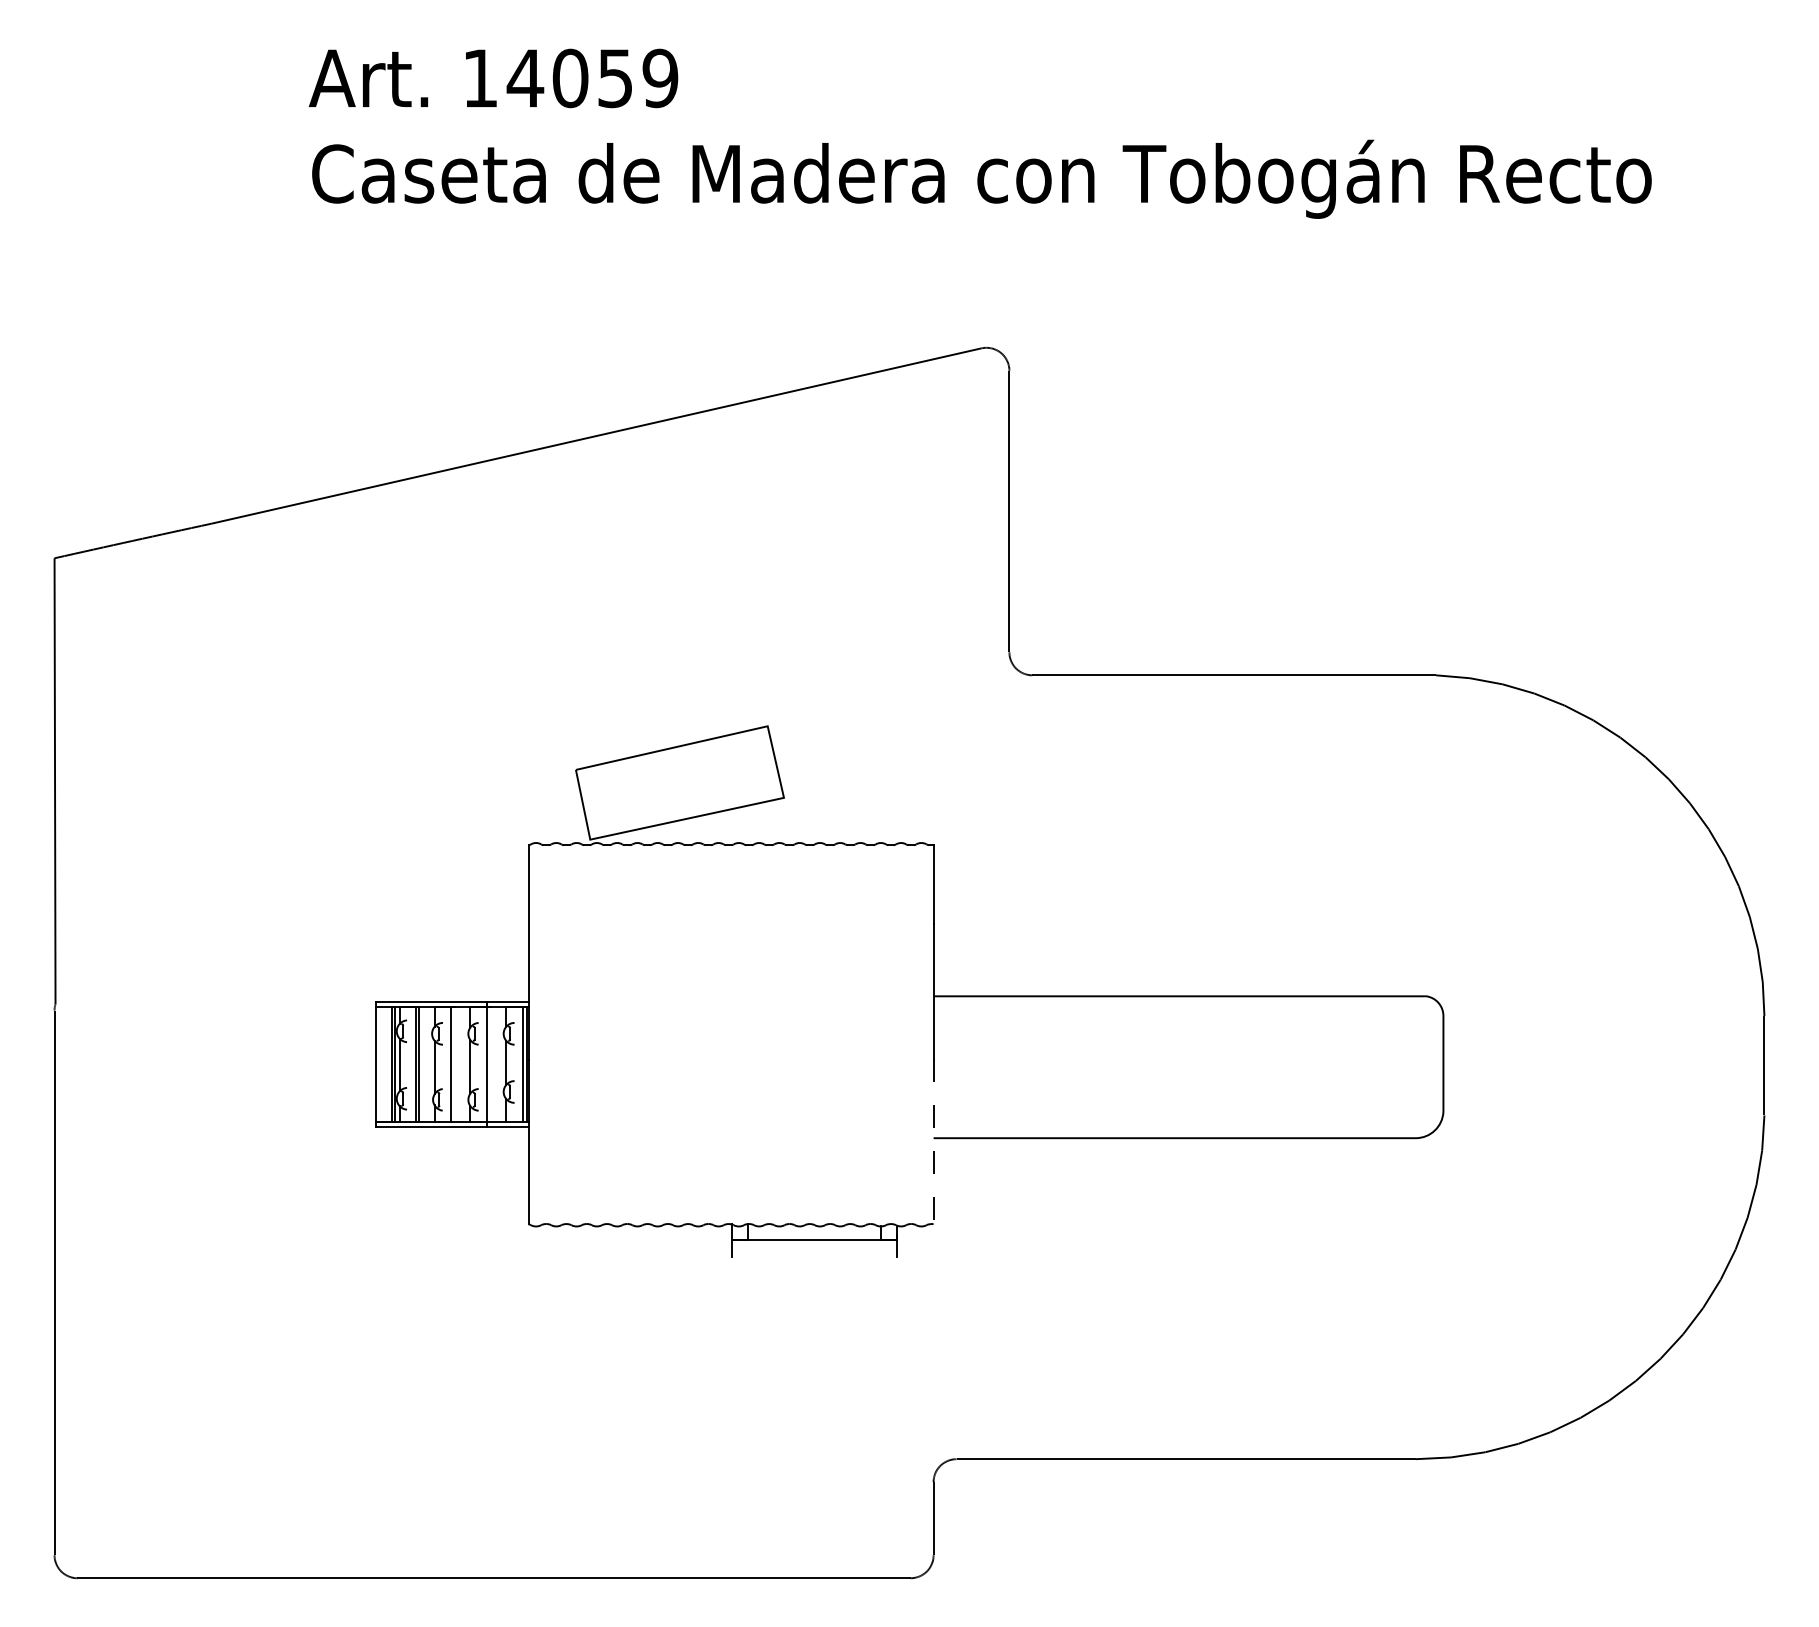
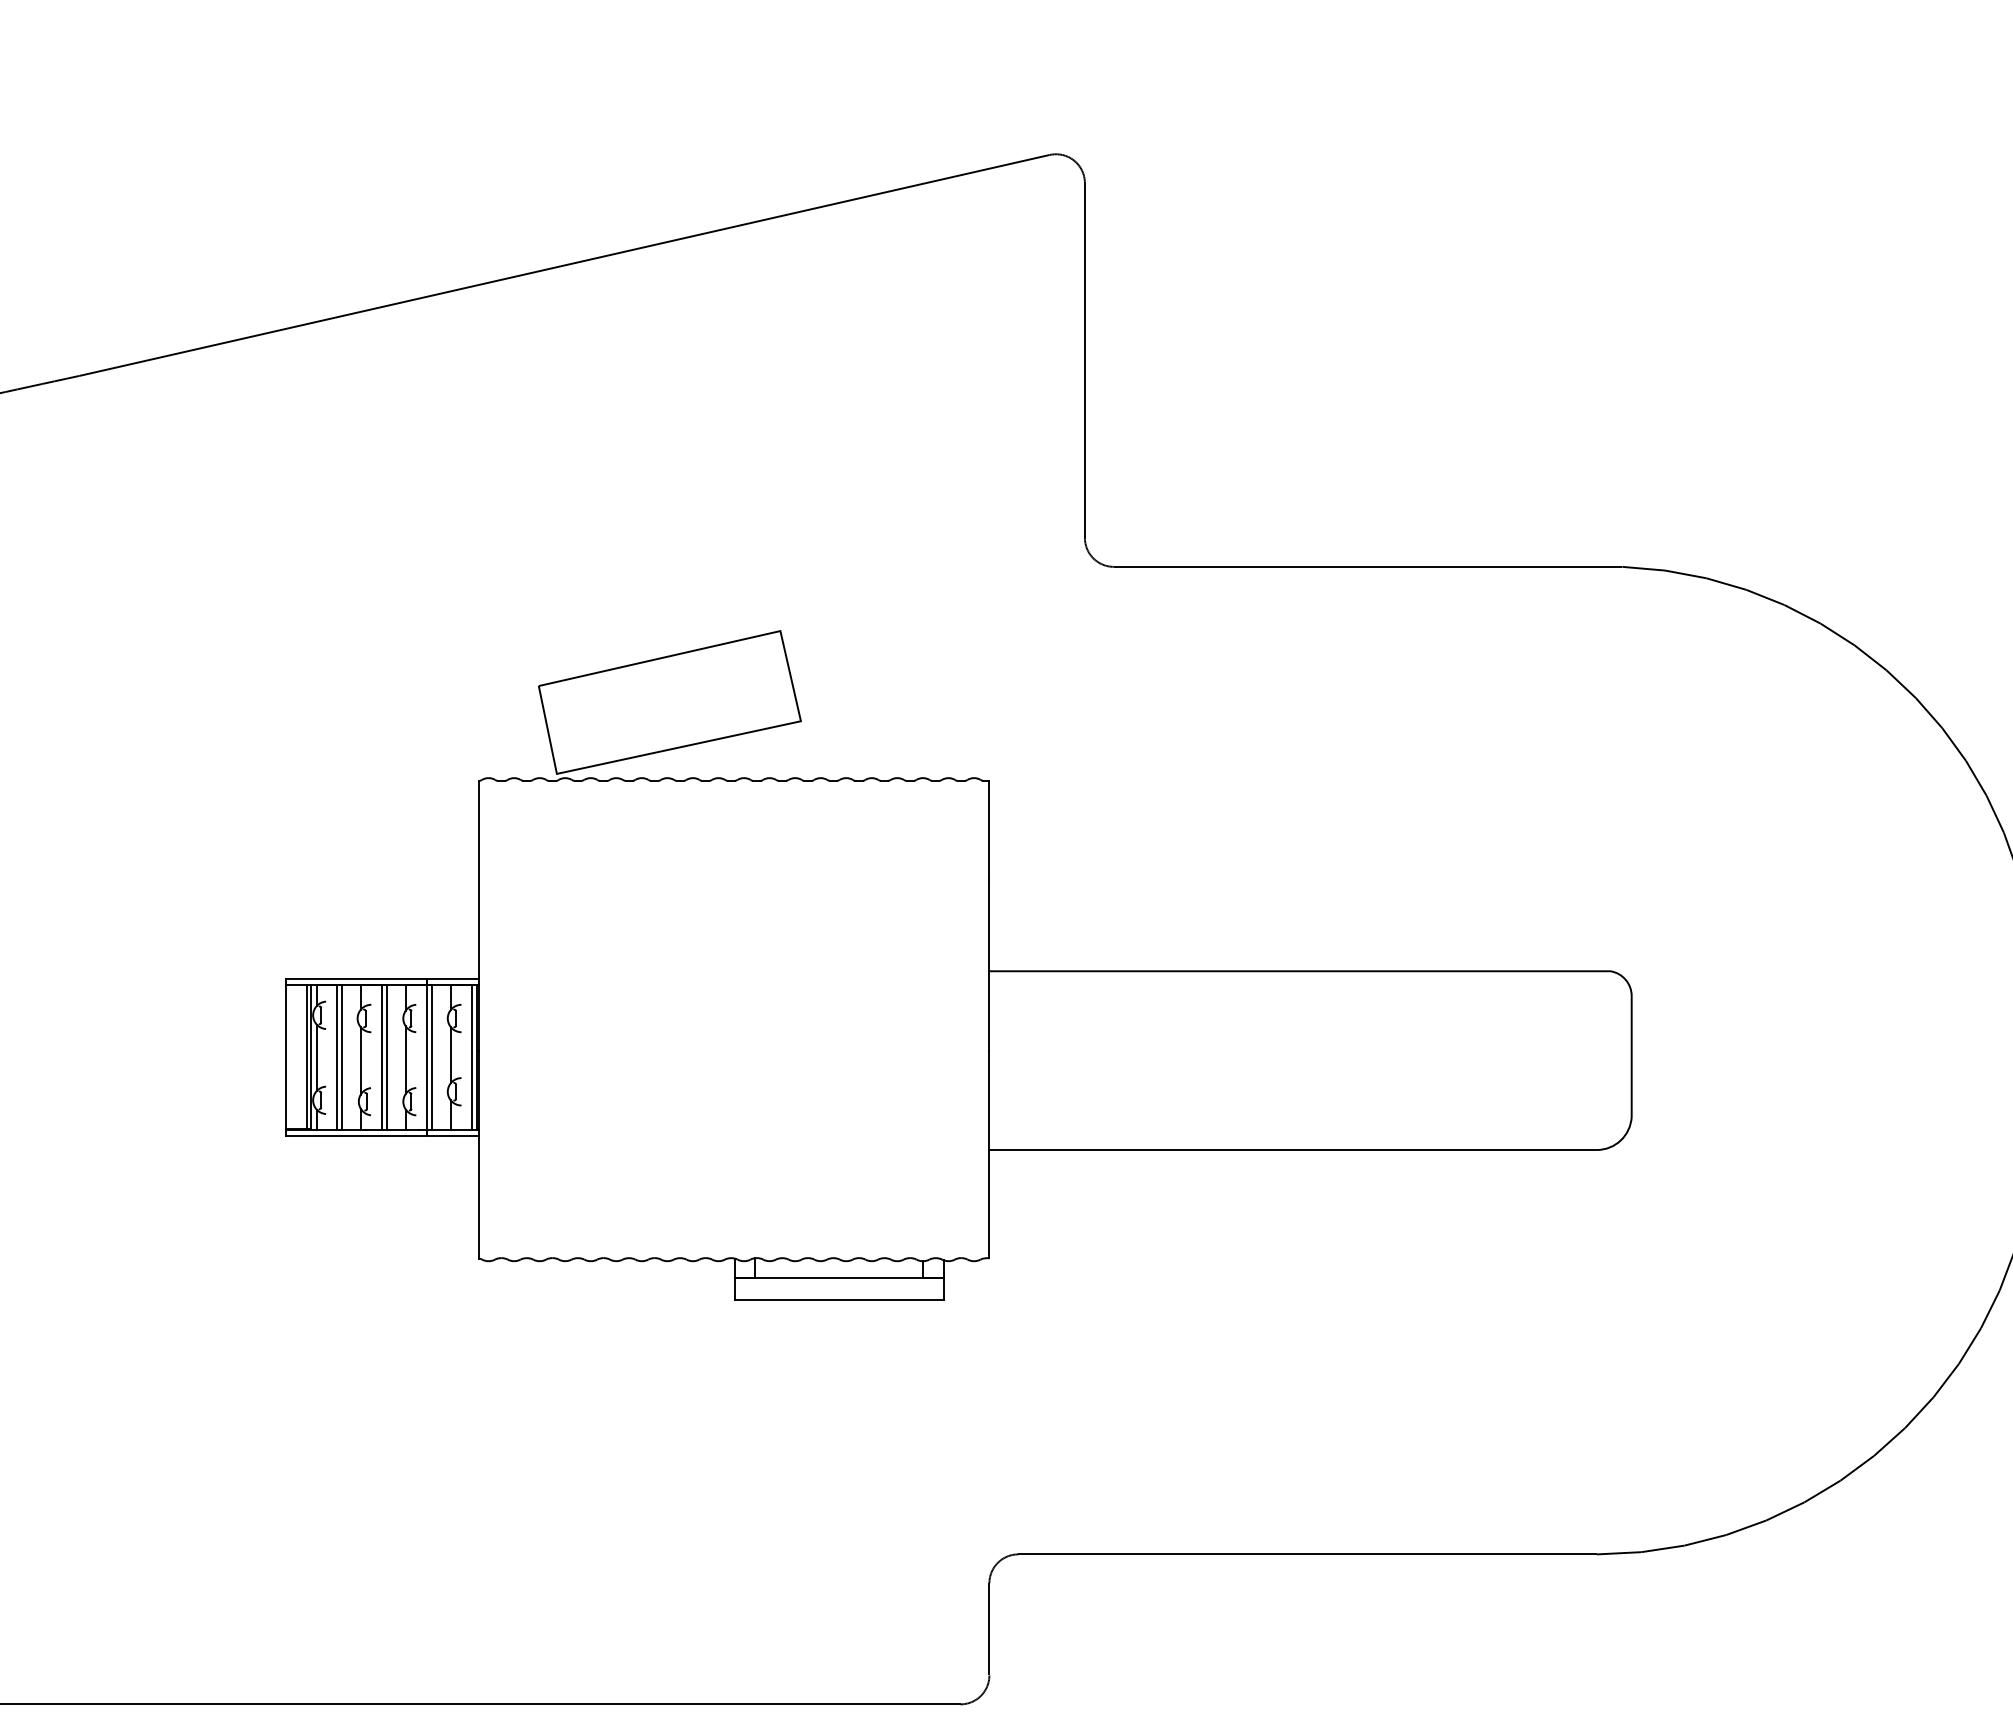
line: (455, 1064) -> (387, 1057), added
line: (490, 1064) -> (431, 1057), added
line: (933, 1142) -> (989, 1155), dashed -> solid
line: (814, 1257) -> (839, 1300), added

